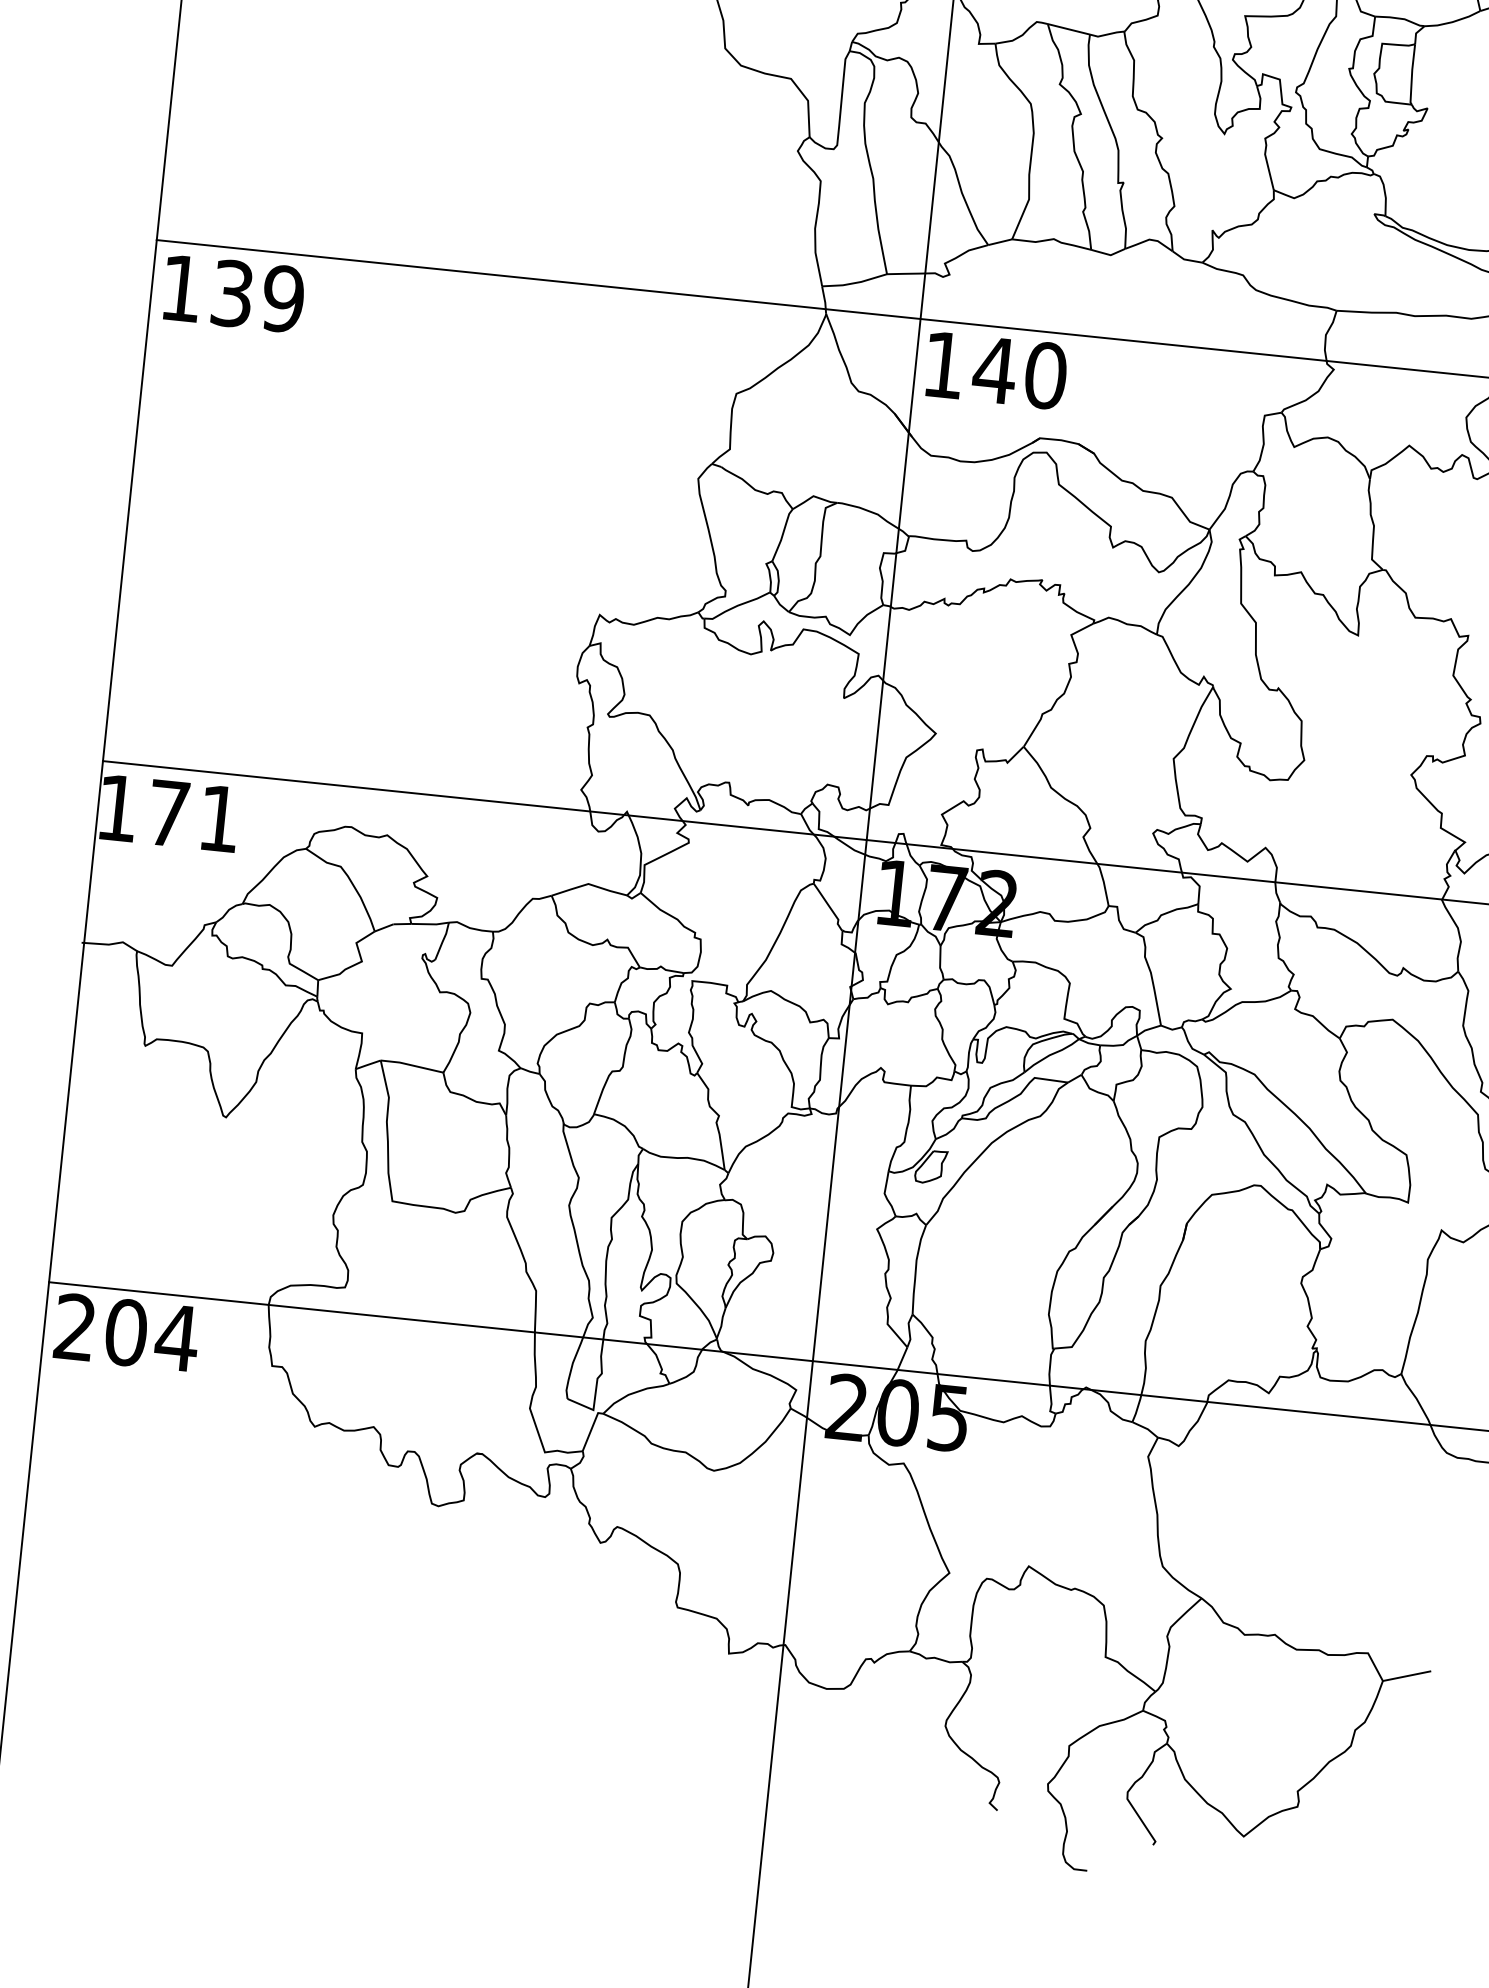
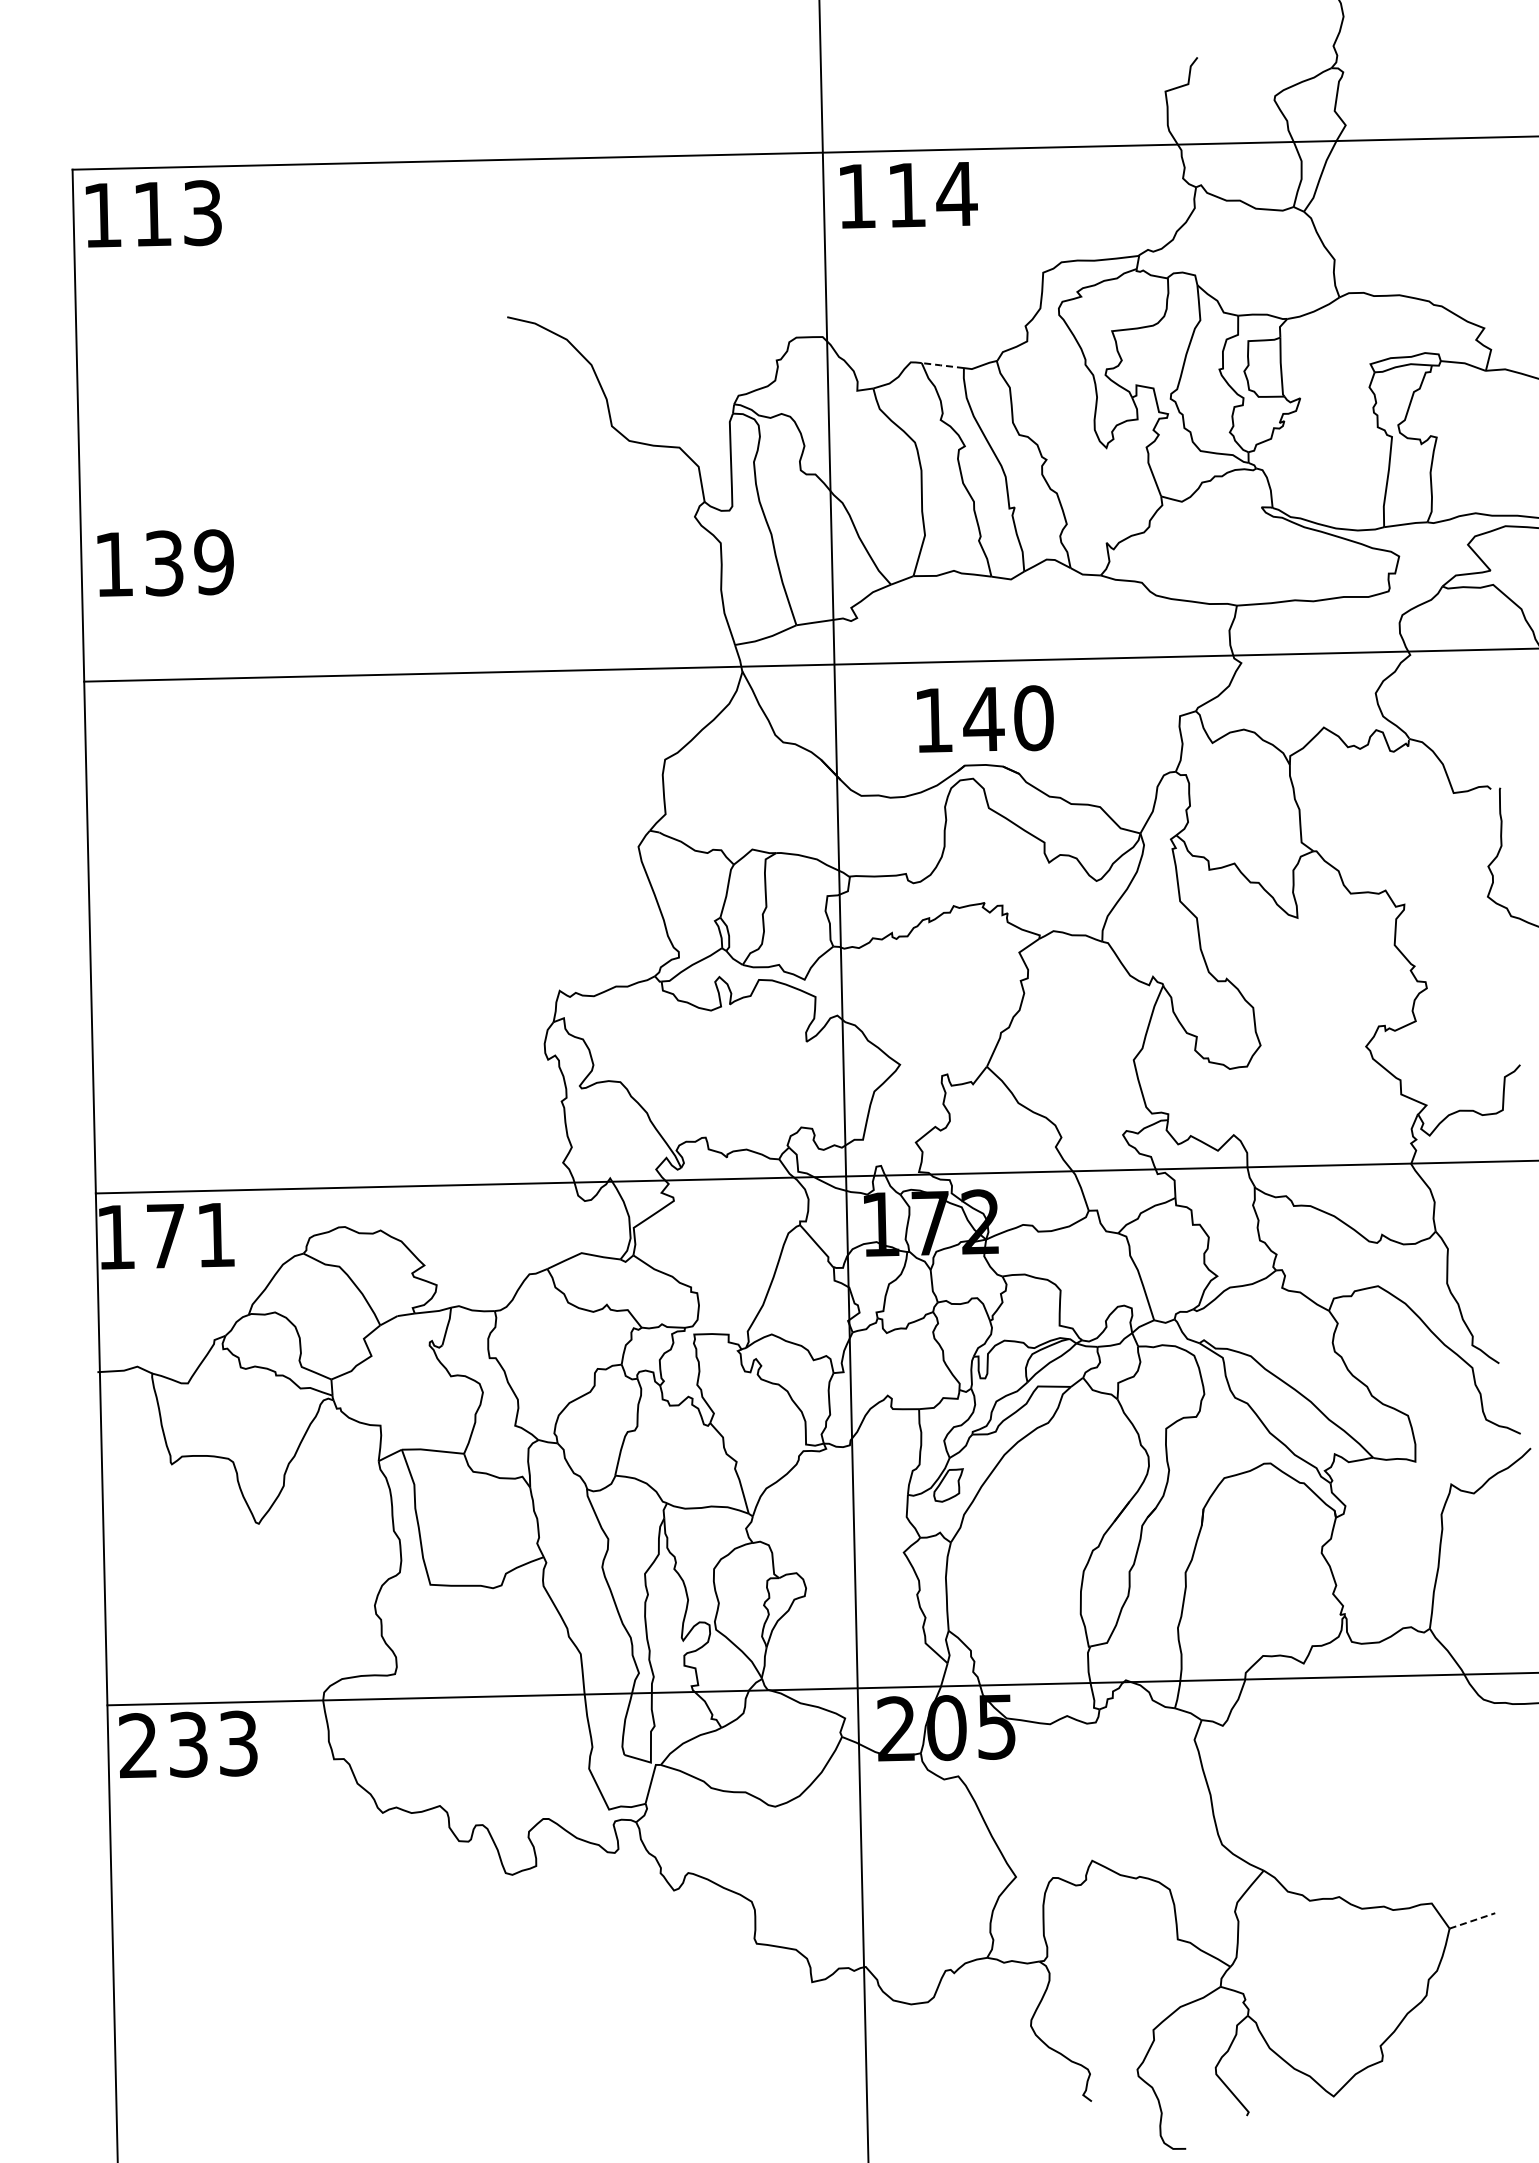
line: (1068, 29) -> (942, 365), solid -> dashed
text: (233, 292) -> (165, 562), moved
text: (996, 369) -> (985, 718), moved
text: (151, 1334) -> (213, 1743), 204 -> 233
line: (1407, 1675) -> (1472, 1920), solid -> dashed

